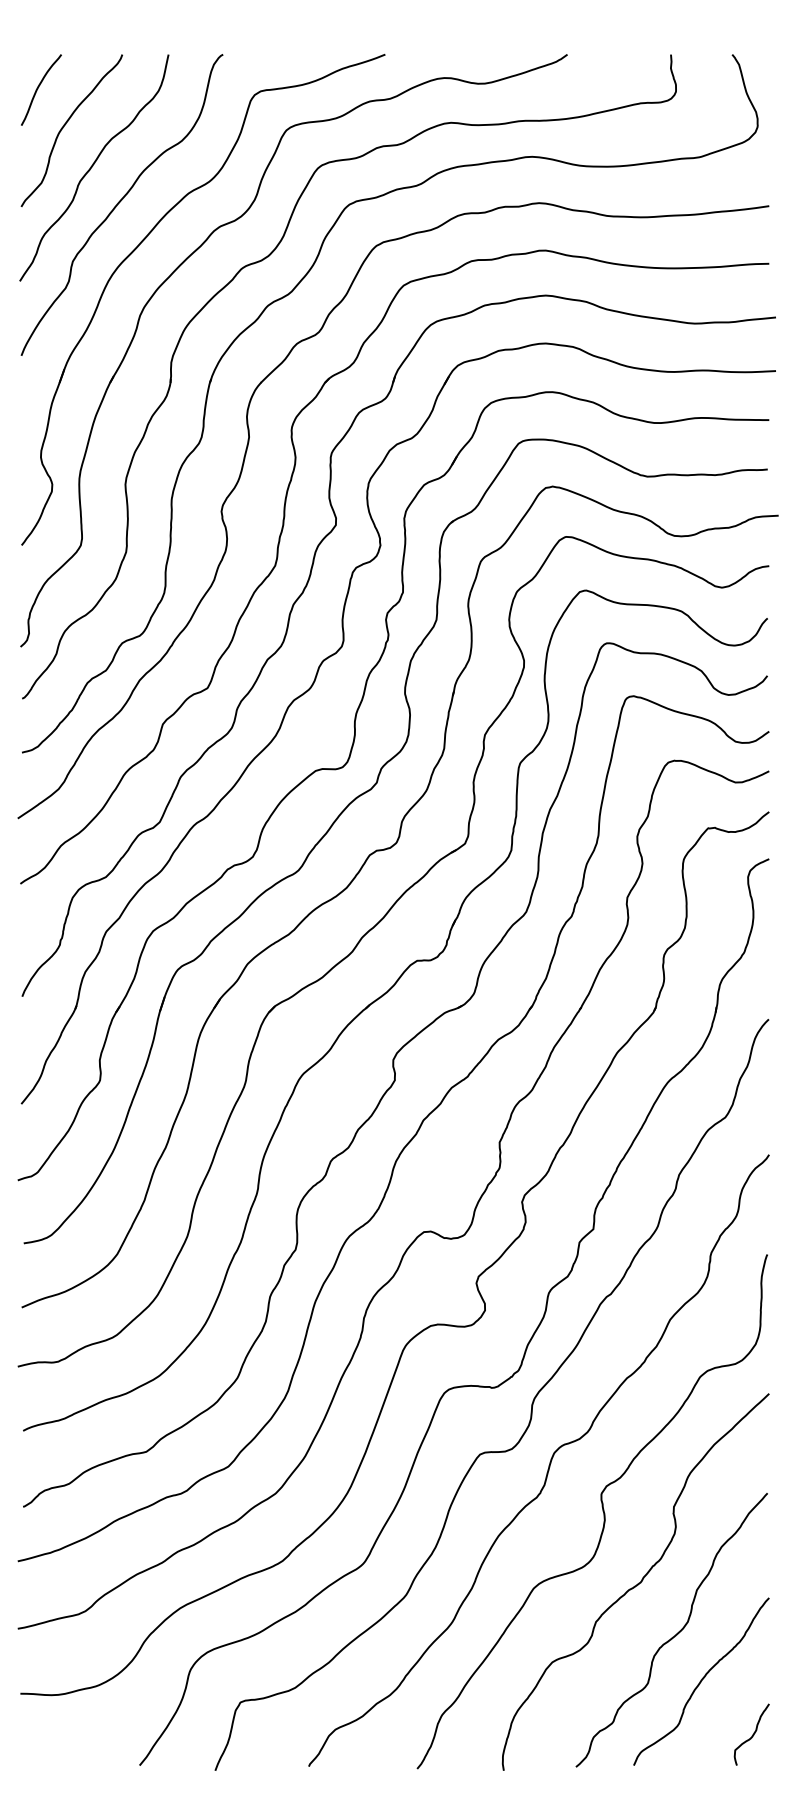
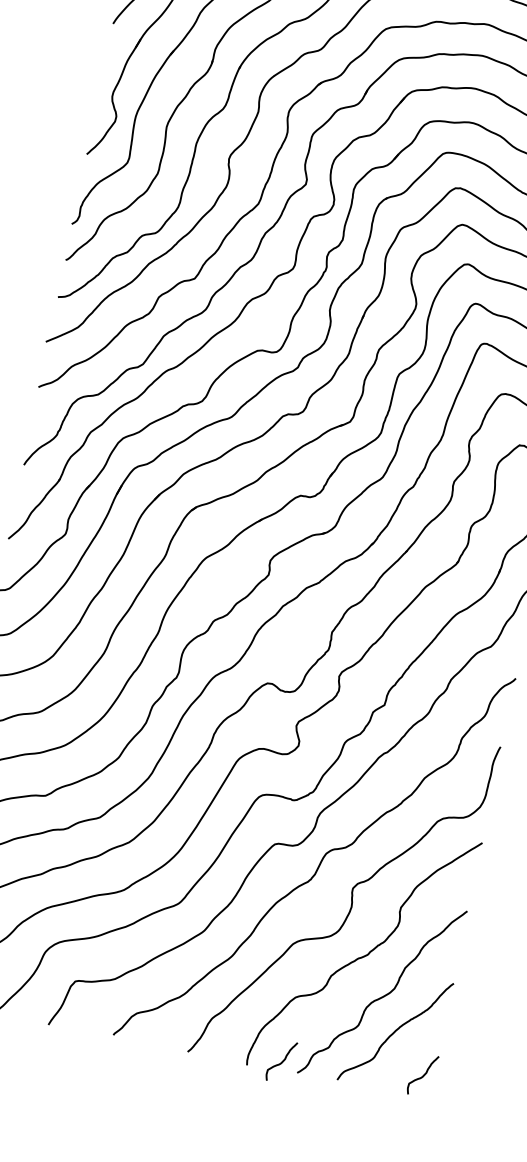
curve: (551, 1755) -> (281, 1061), added

